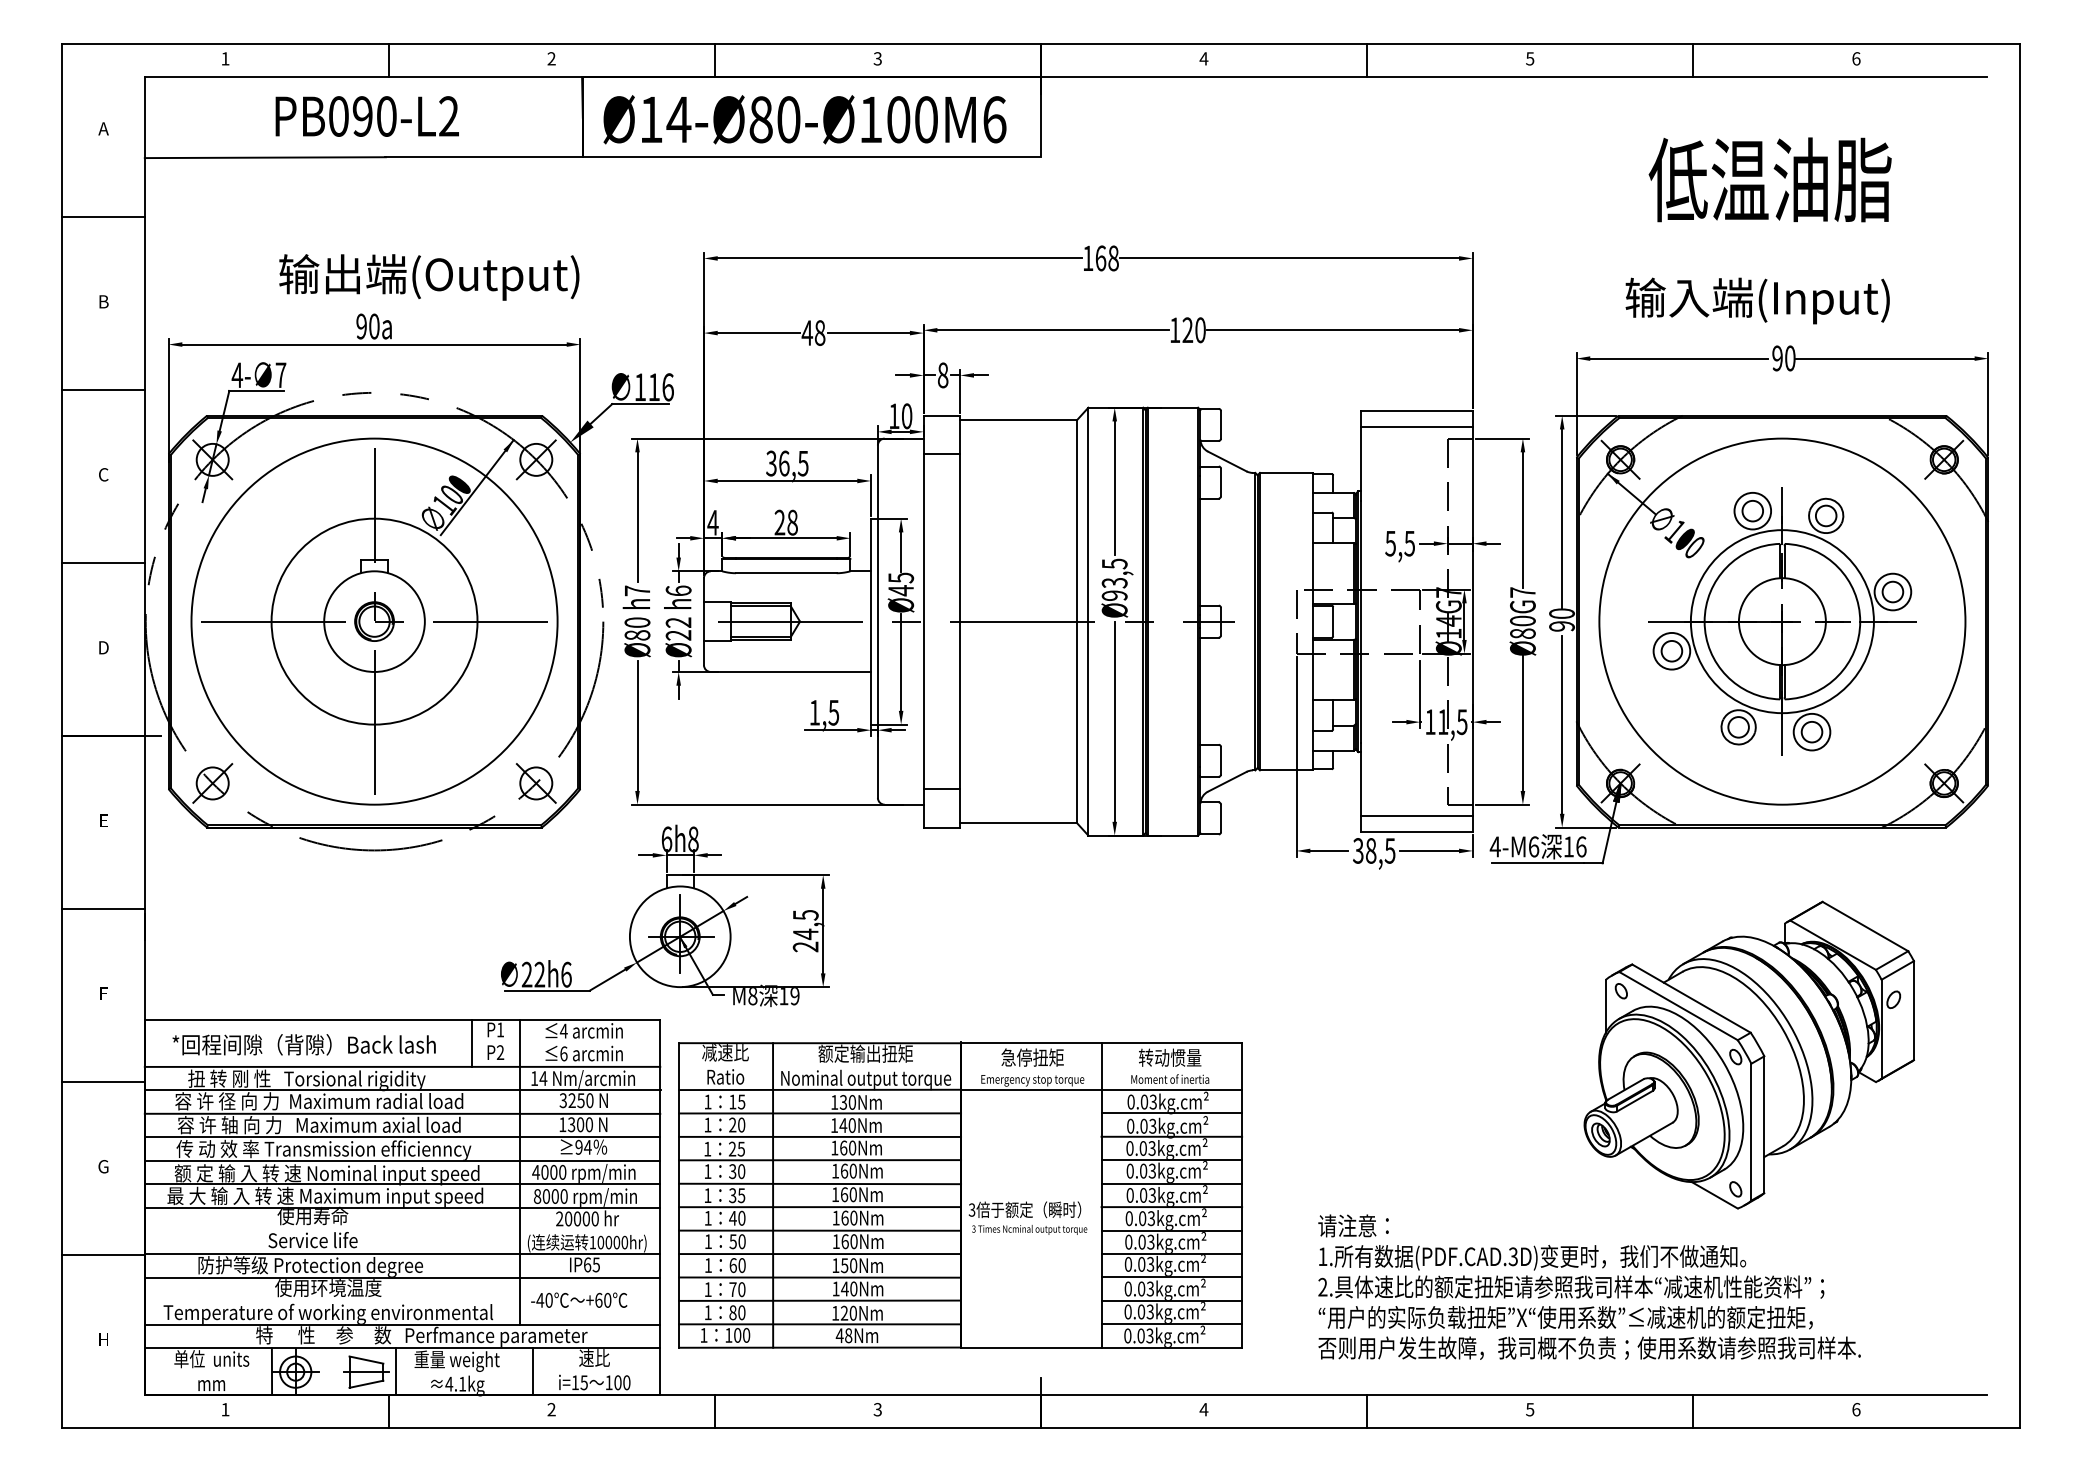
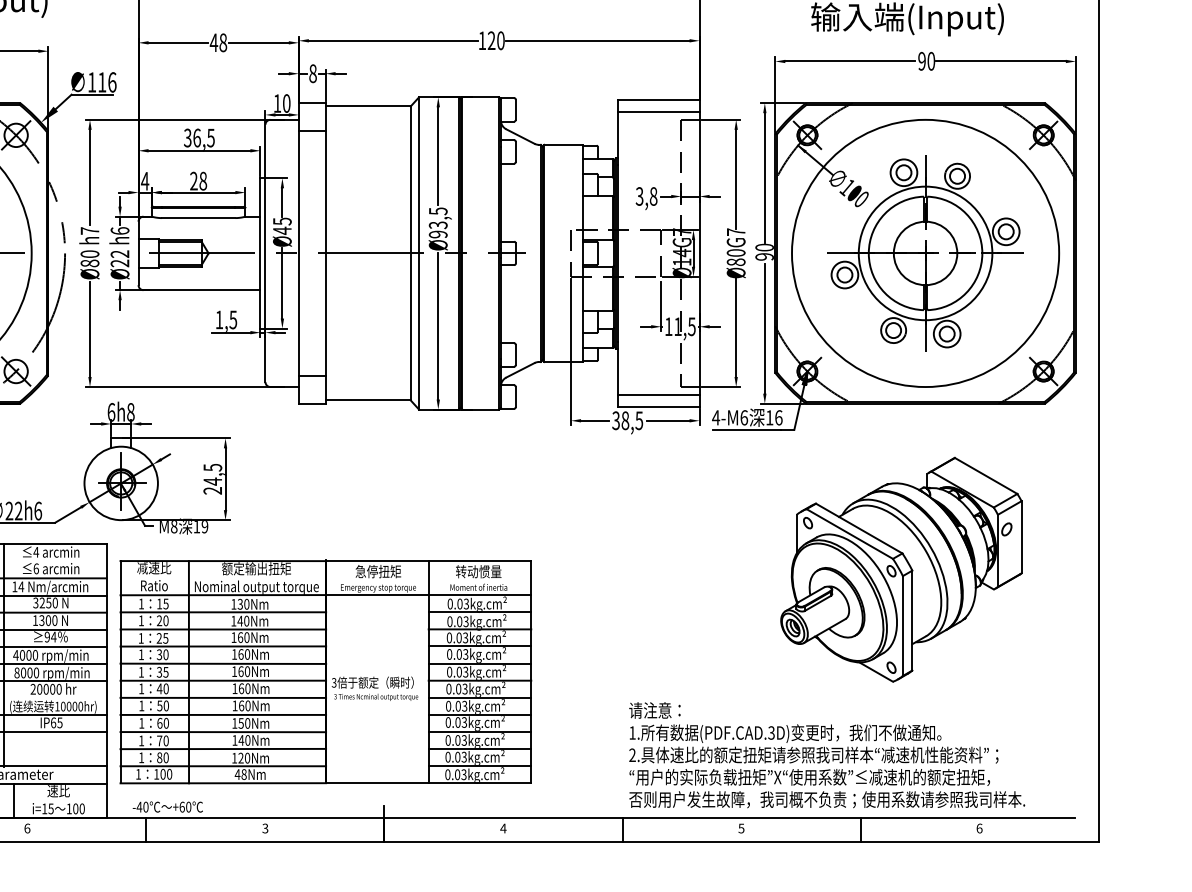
text: (1400, 543) -> (646, 196), 5,5 -> 3,8
text: (1589, 1286) -> (827, 754), moved
text: (579, 1299) -> (168, 806), moved
text: (551, 1409) -> (27, 828), 2 -> 6

